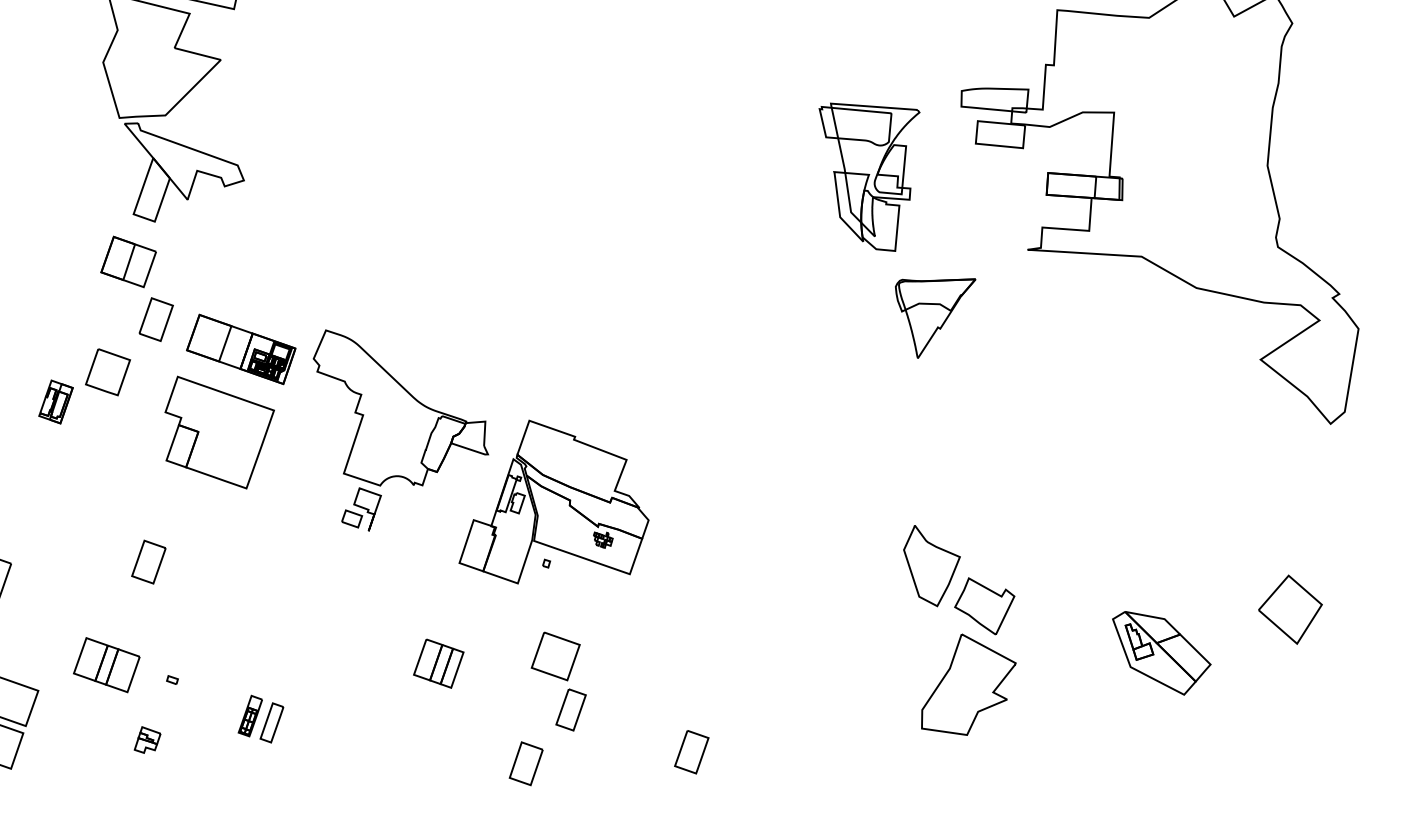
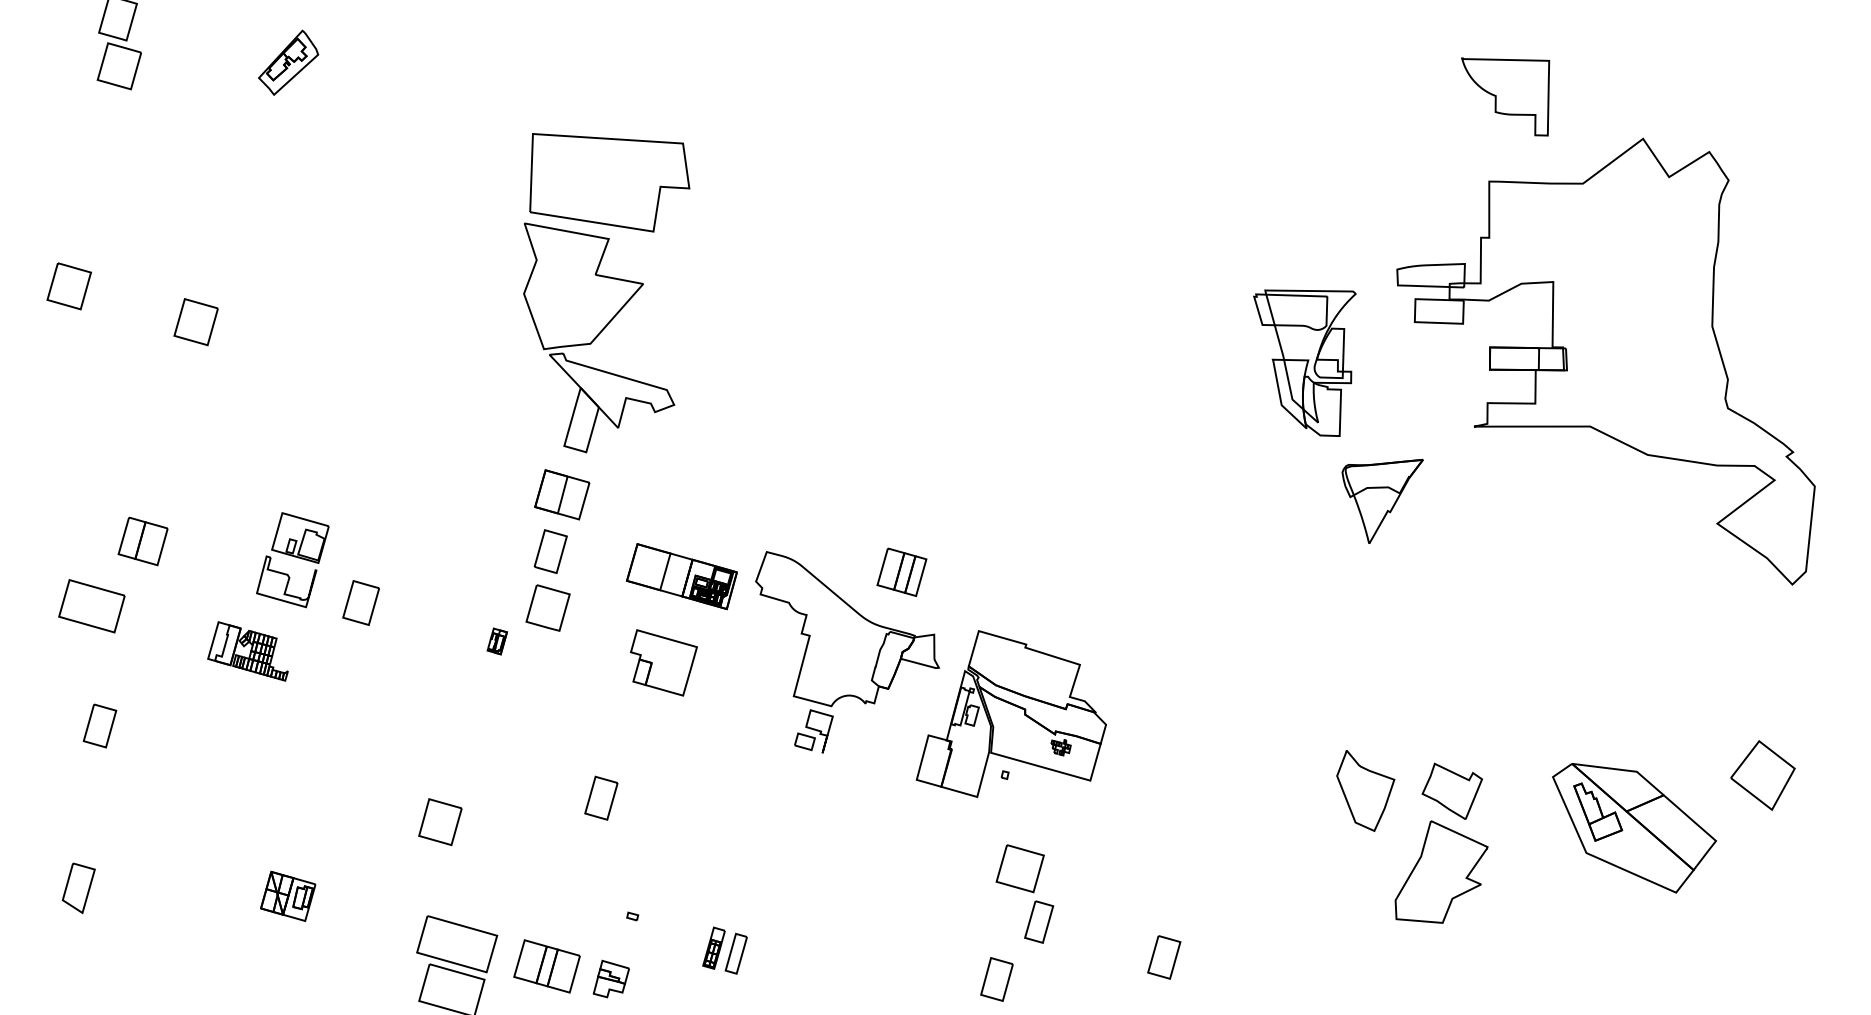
part: (155, 319) -> (550, 551), moved
part: (56, 402) -> (497, 641), size x0.6
part: (218, 432) -> (663, 662), size x0.6
part: (930, 565) -> (1365, 790), moved
part: (1161, 653) -> (1634, 828), size x1.6
part: (438, 663) -> (901, 572), moved
part: (106, 665) -> (546, 966), moved
part: (146, 740) -> (610, 979), size x1.4

